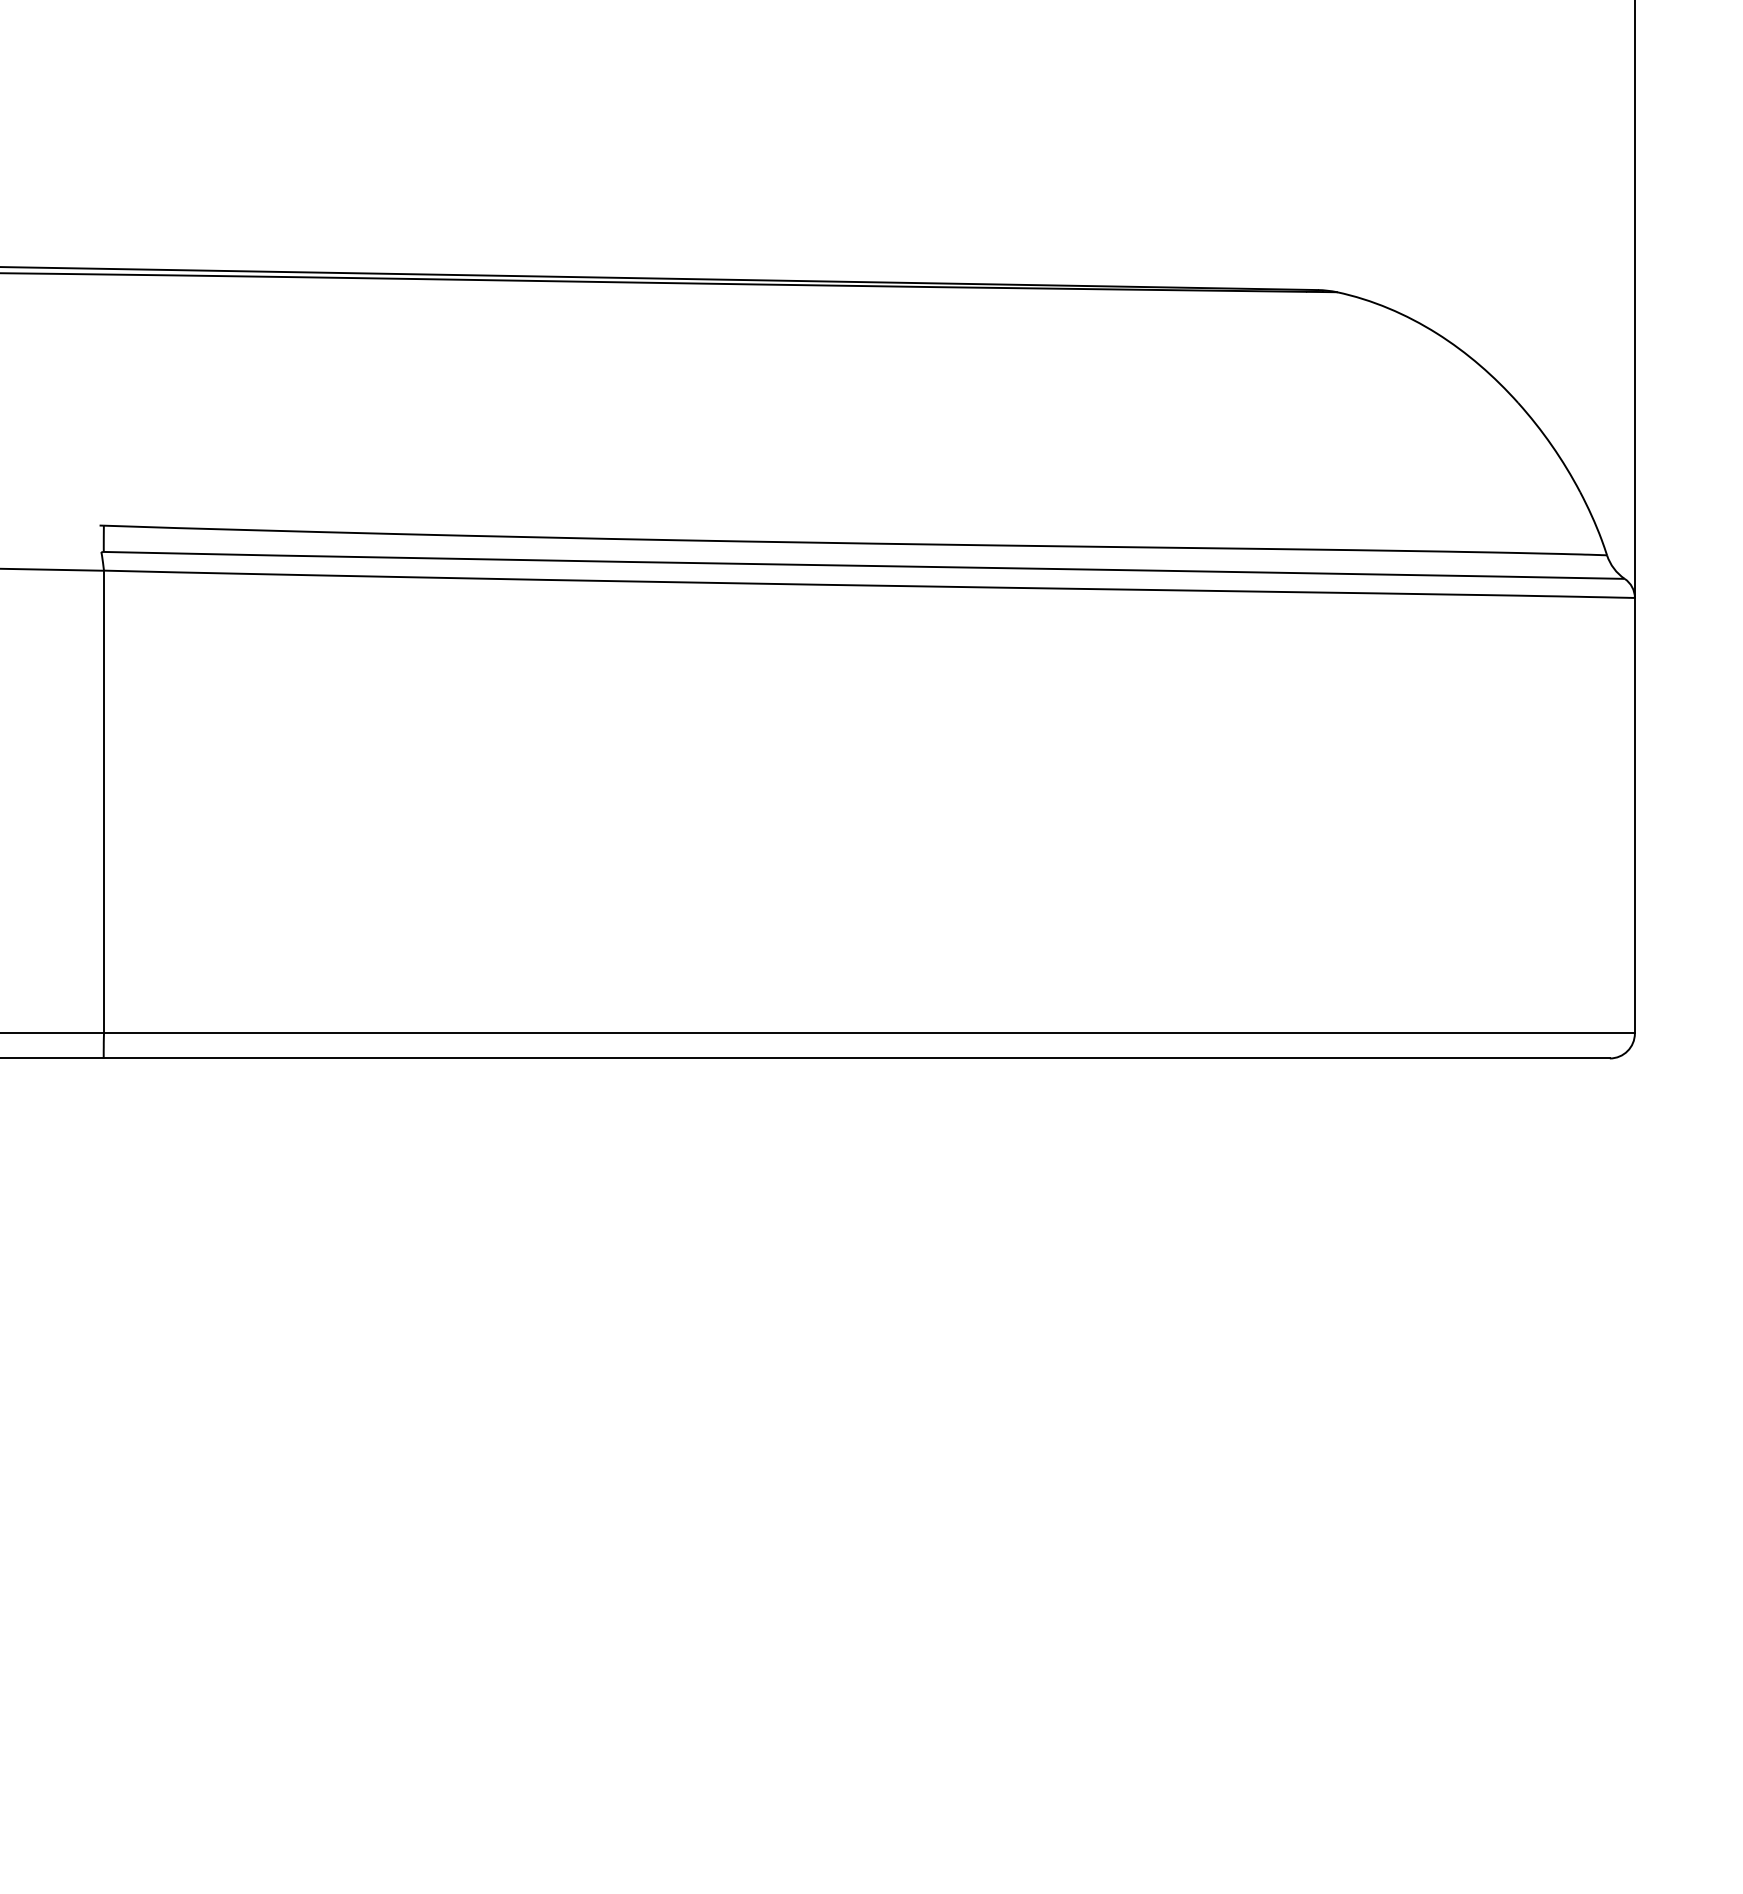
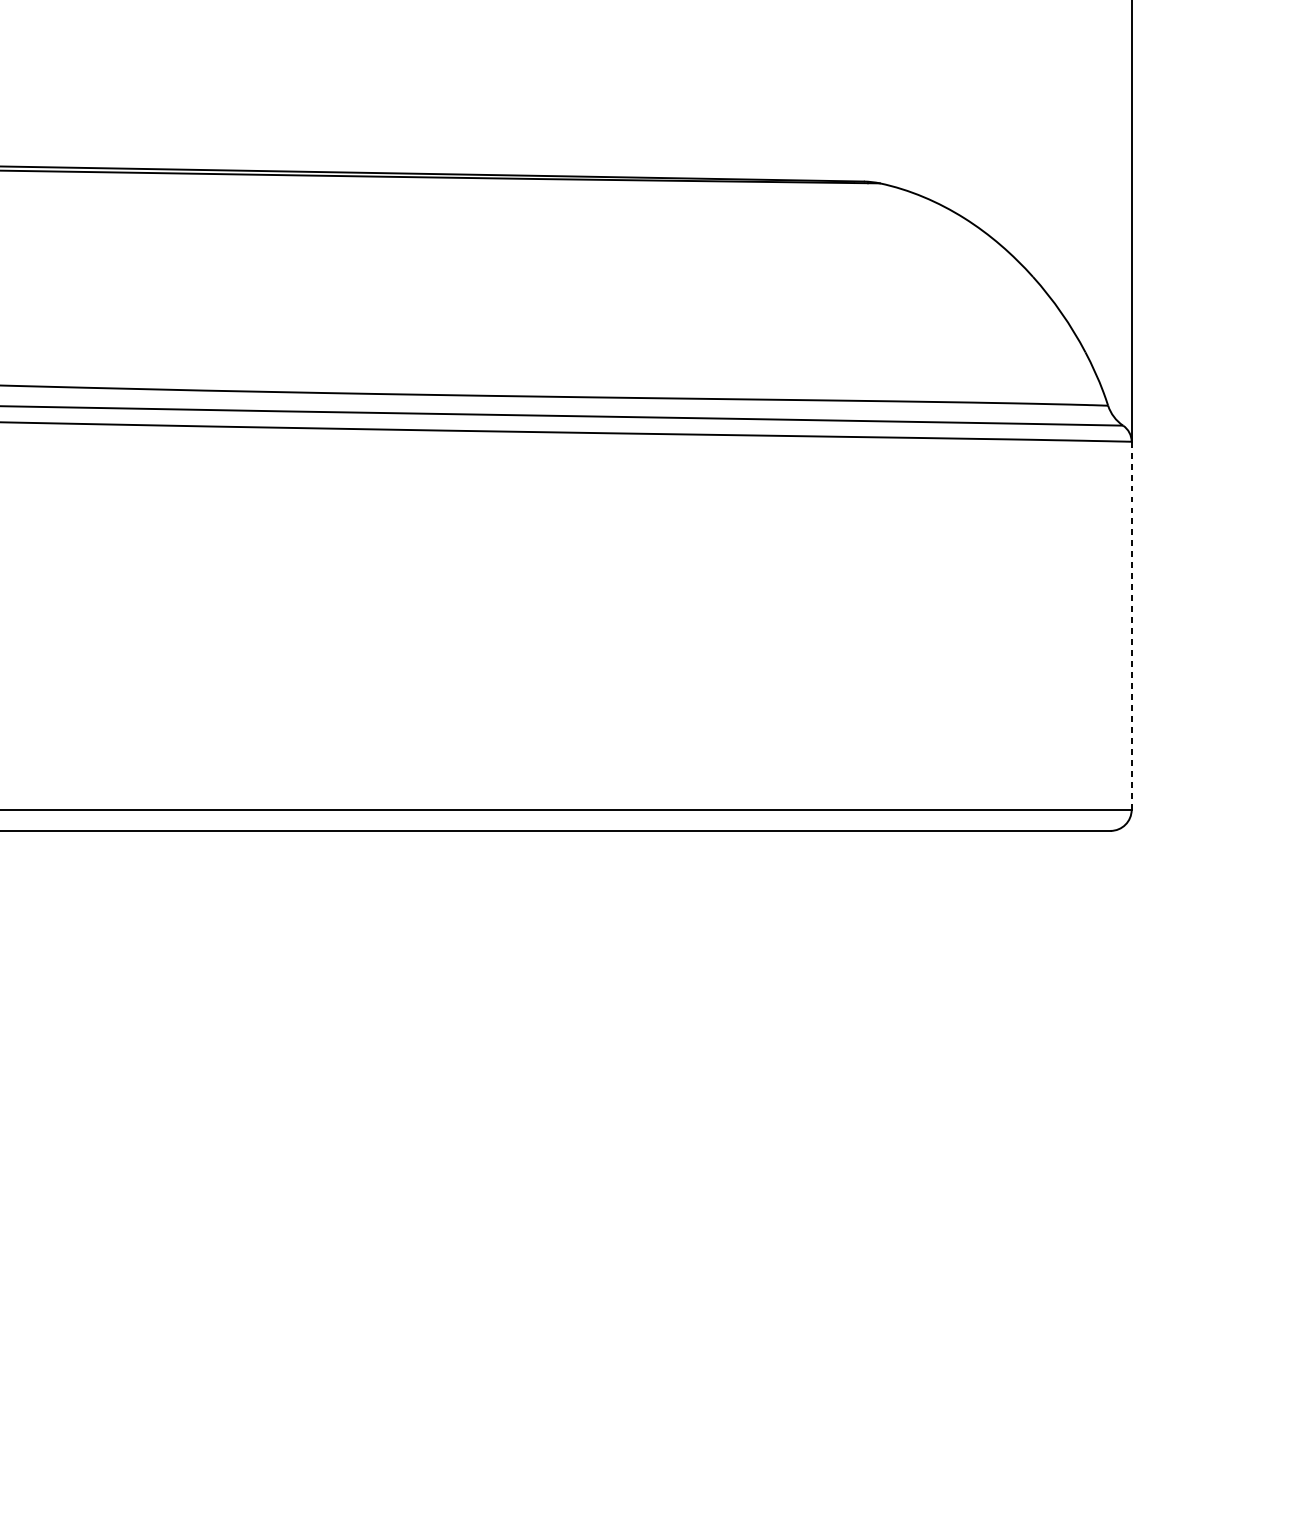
line: (1634, 815) -> (1131, 625), solid -> dashed

